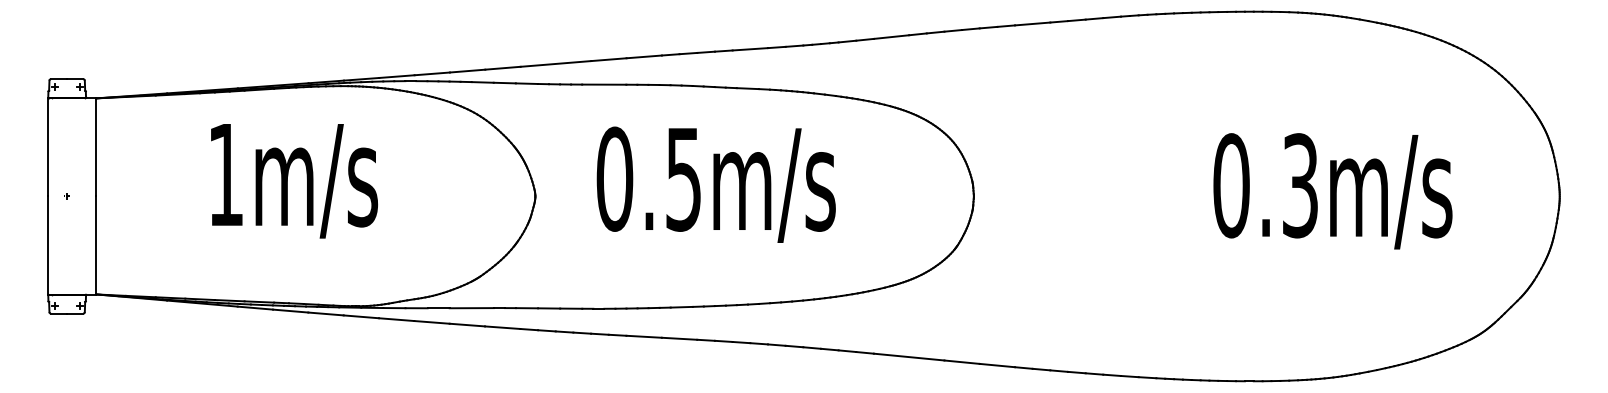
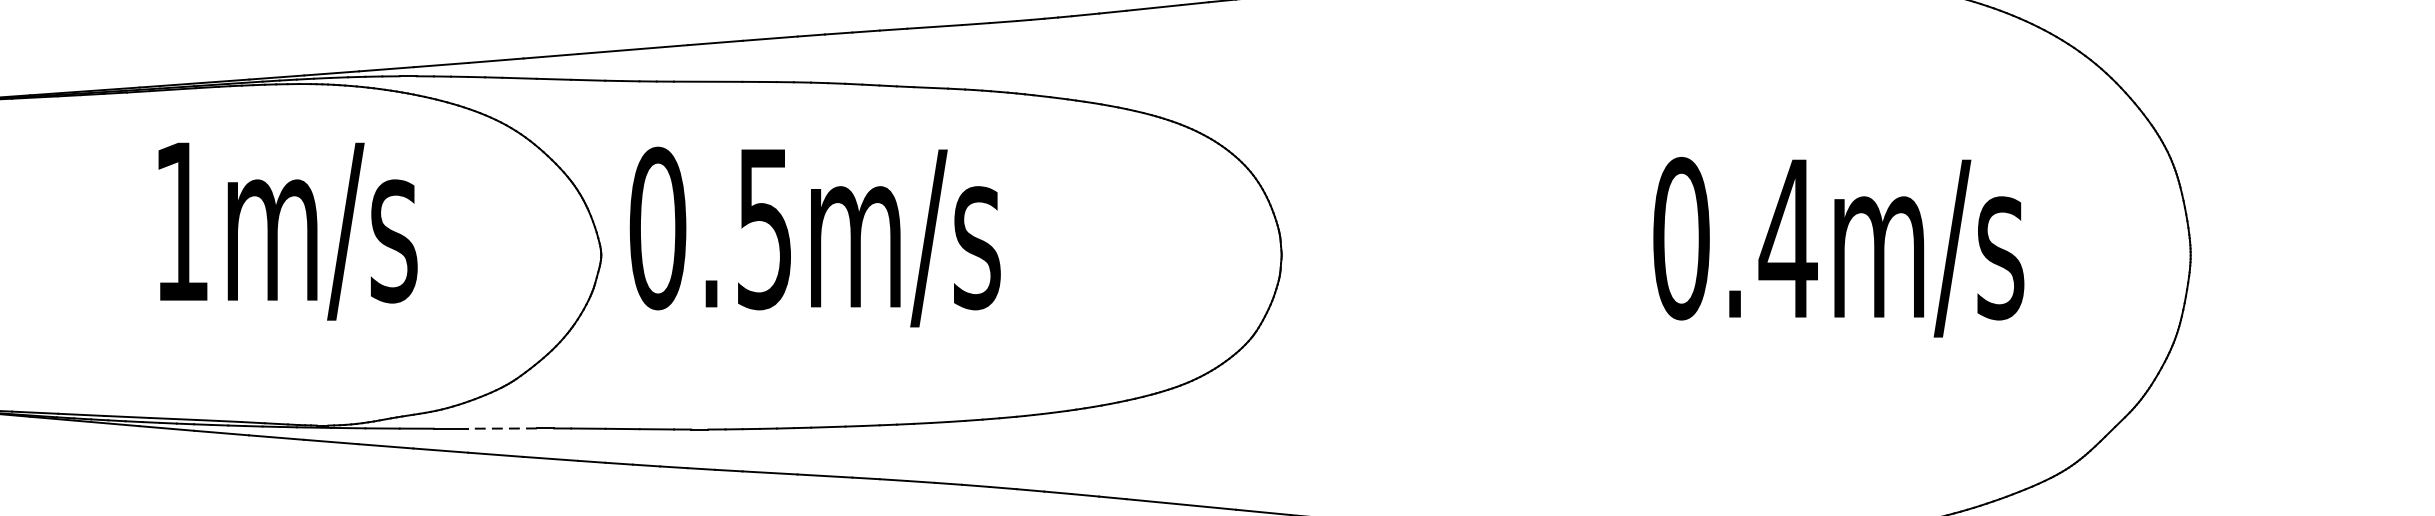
text: (294, 181) -> (288, 232), moved
text: (715, 184) -> (814, 236), moved
text: (1300, 185) -> (1788, 238), 0.3m/s -> 0.4m/s
line: (471, 308) -> (502, 429), solid -> dashed

